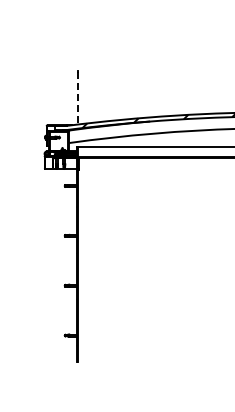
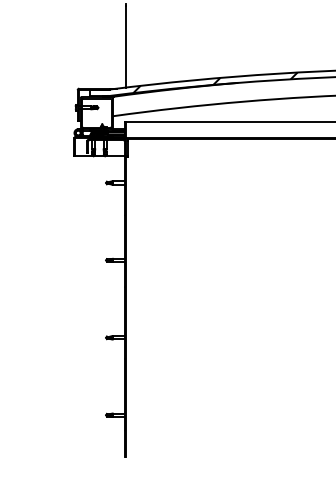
line: (77, 98) -> (125, 47), dashed -> solid

